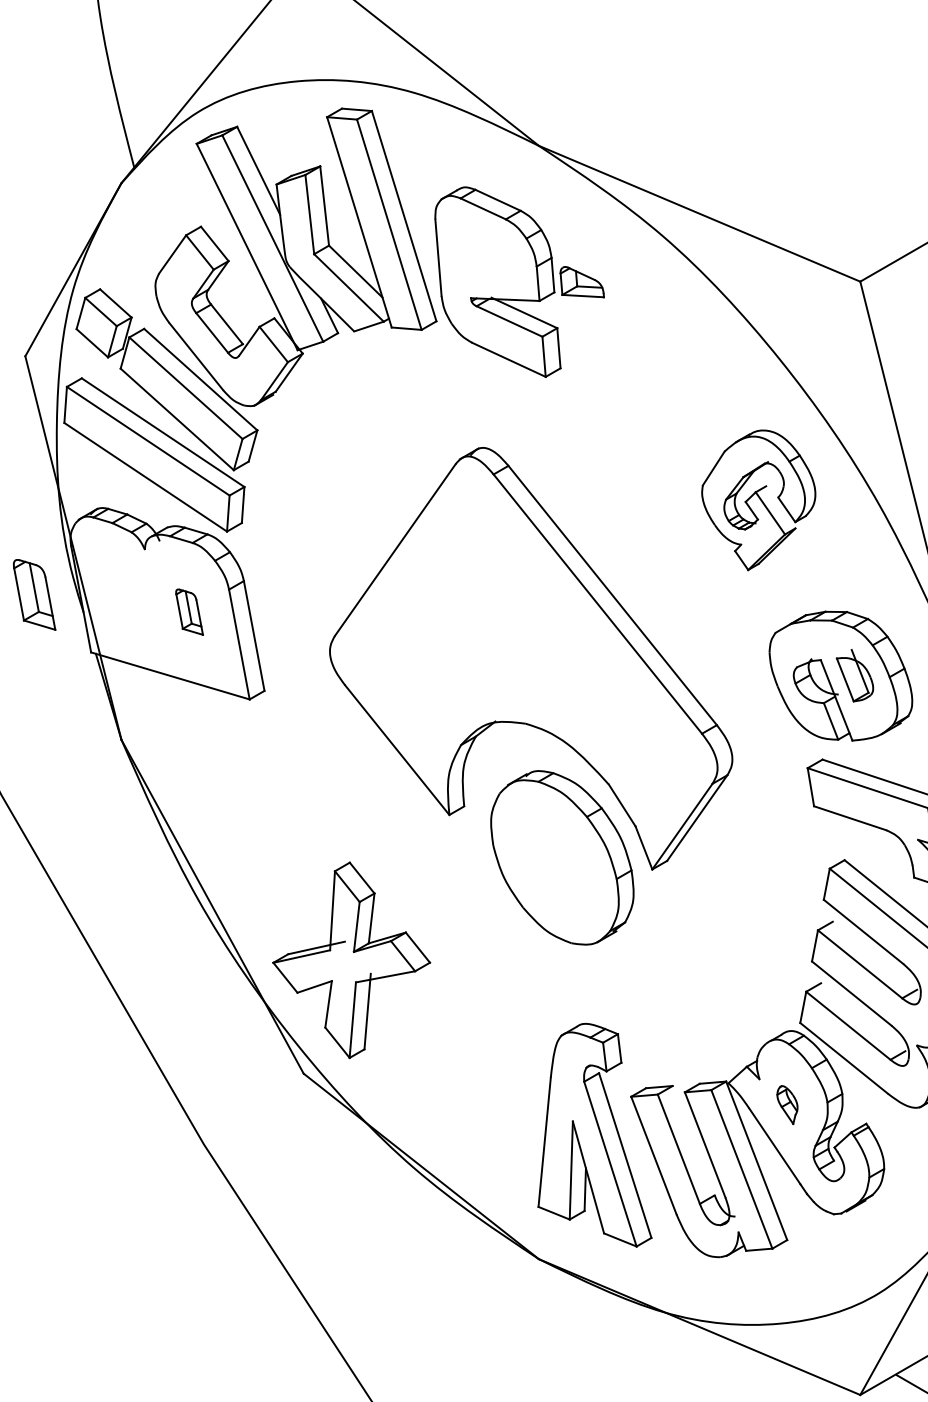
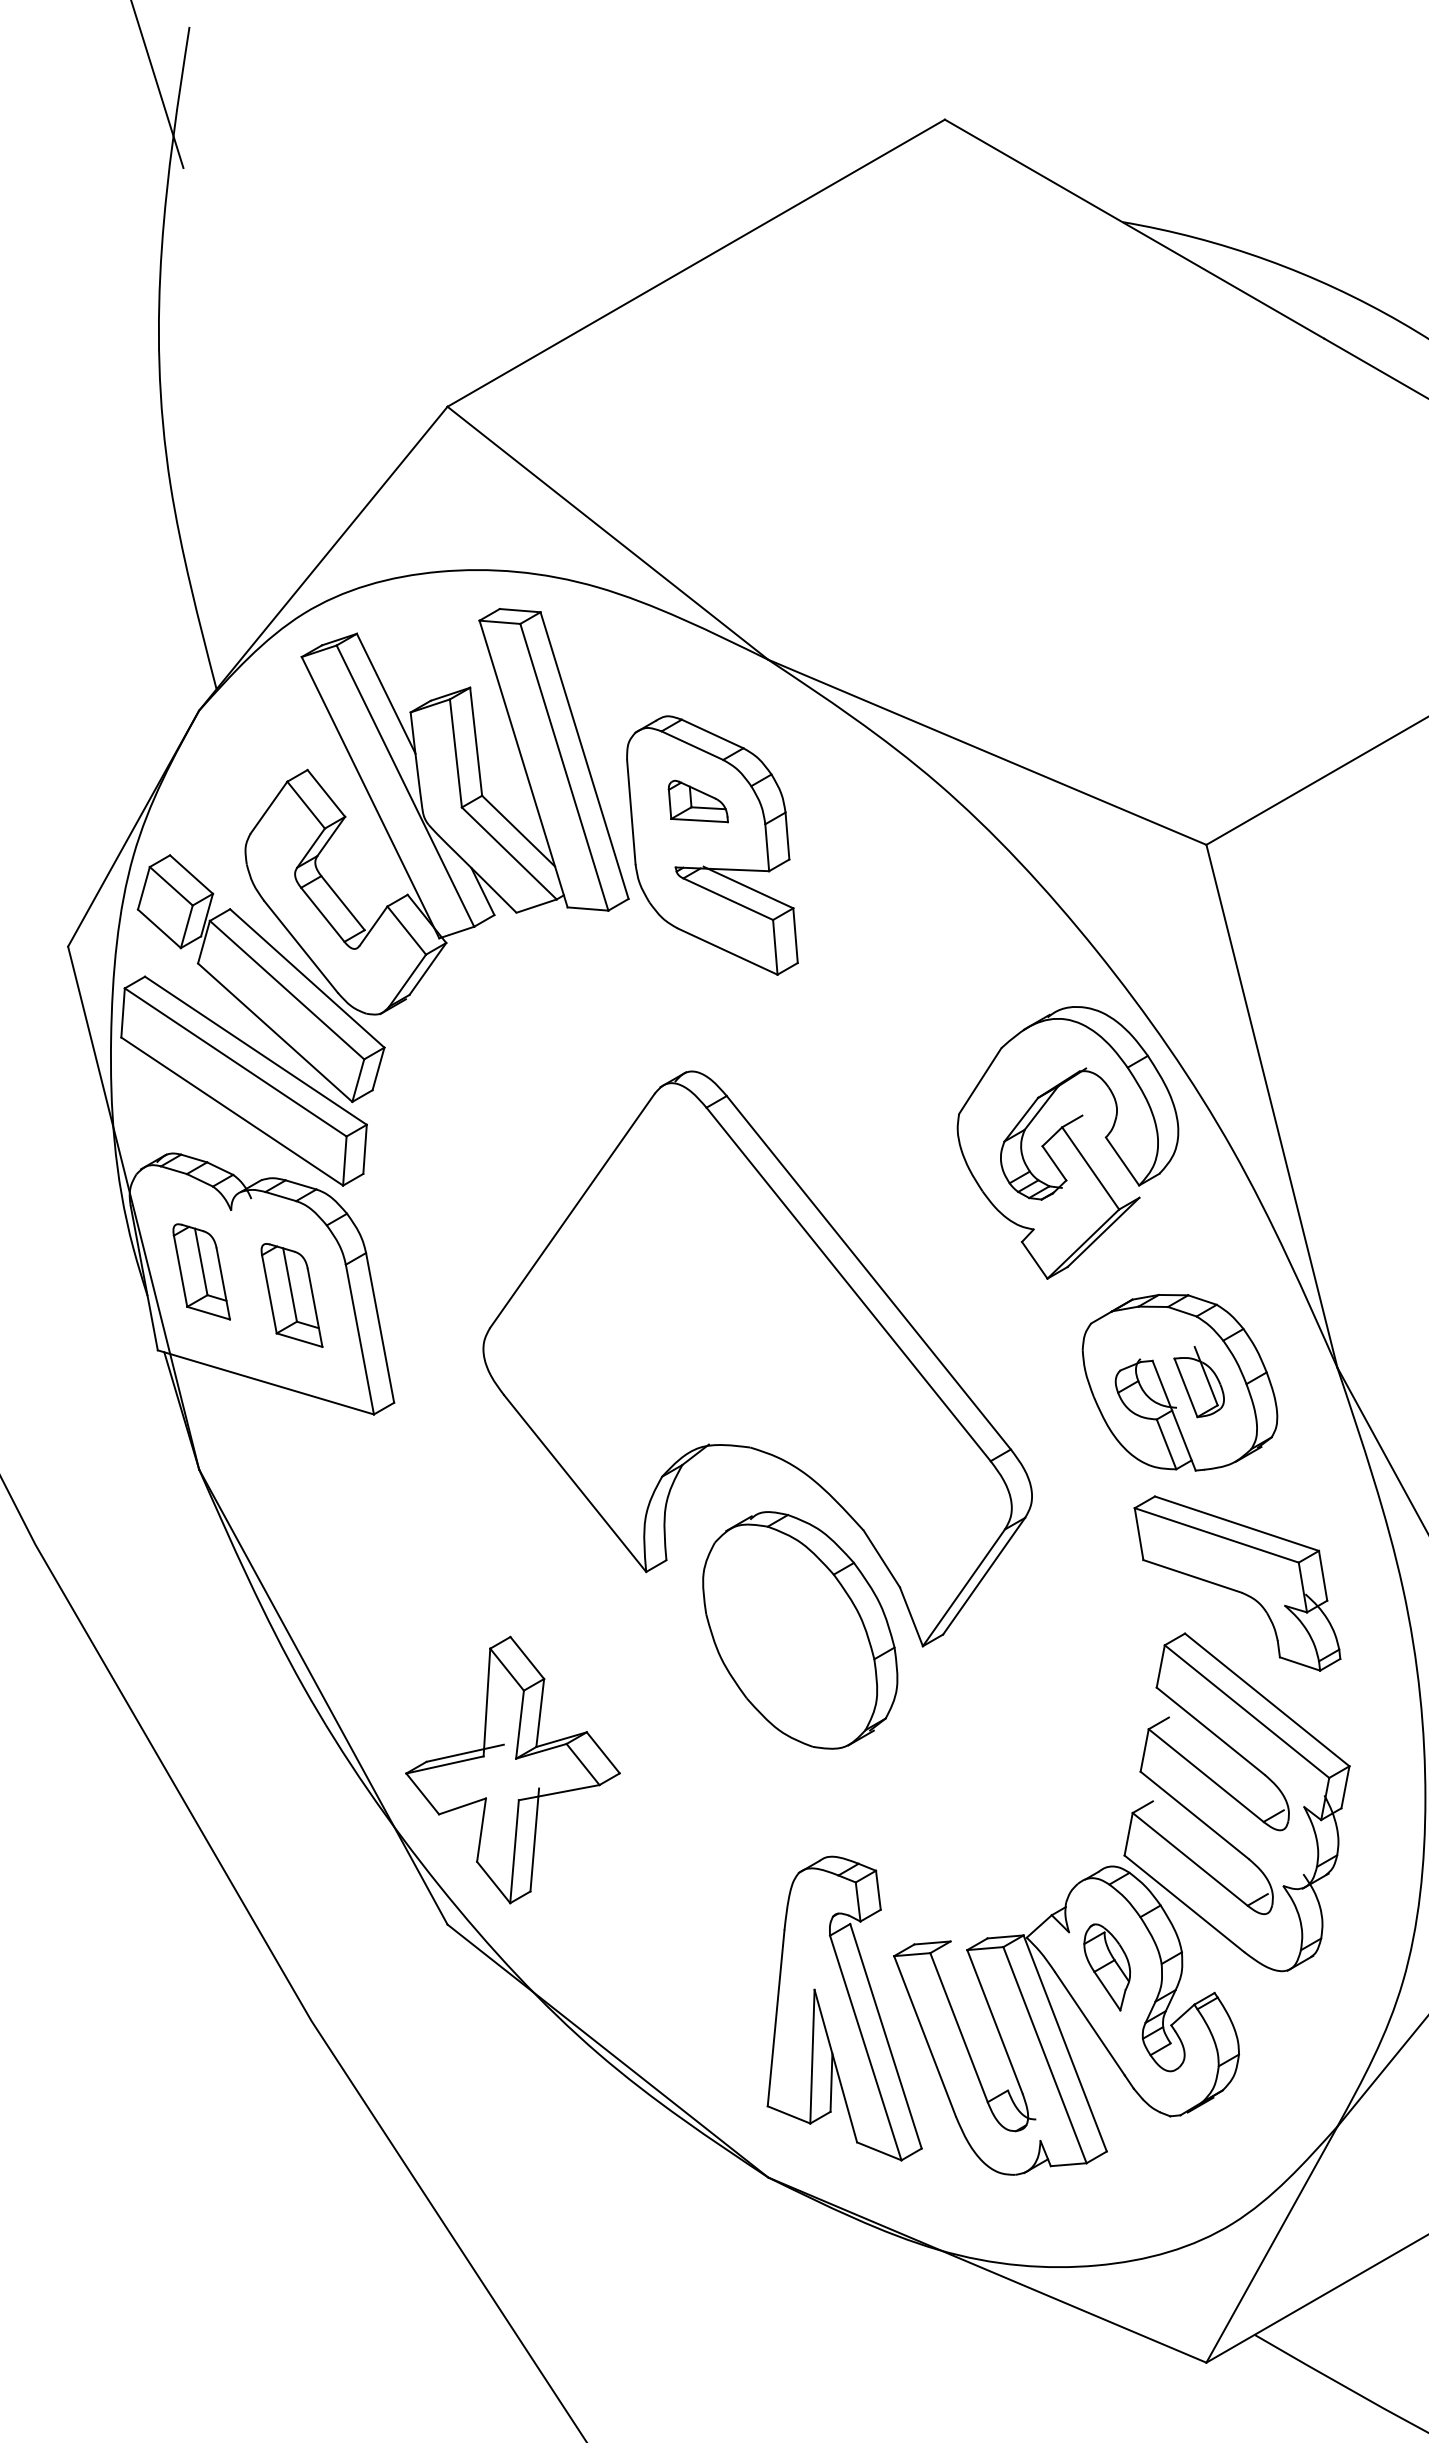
part: (581, 282) -> (697, 801), moved
part: (758, 499) -> (1067, 1142), size x1.43
part: (34, 594) -> (201, 1271), moved
part: (189, 612) -> (291, 1295), size x1.67
part: (787, 1105) -> (1106, 1967), size x1.67

